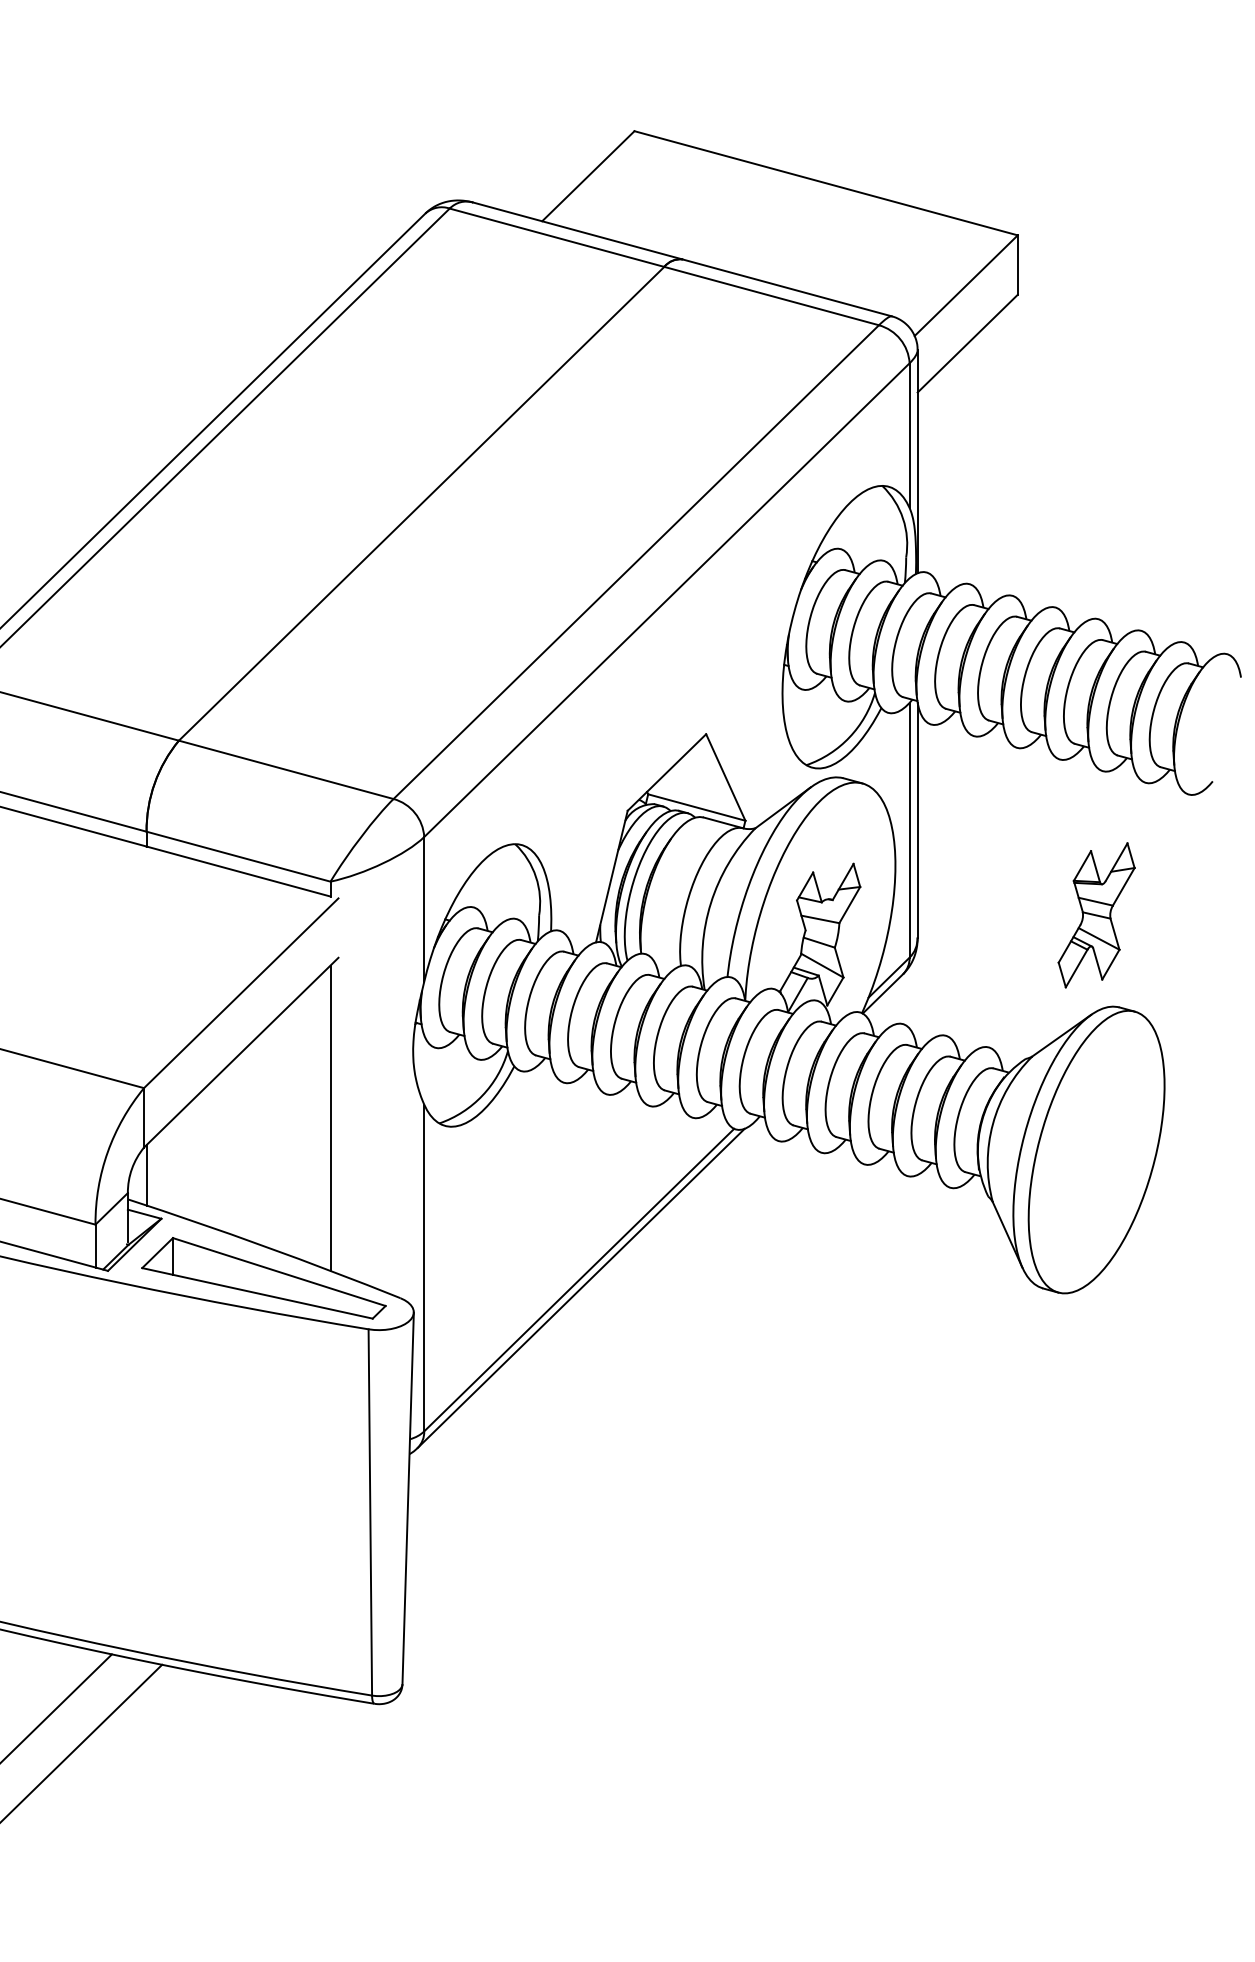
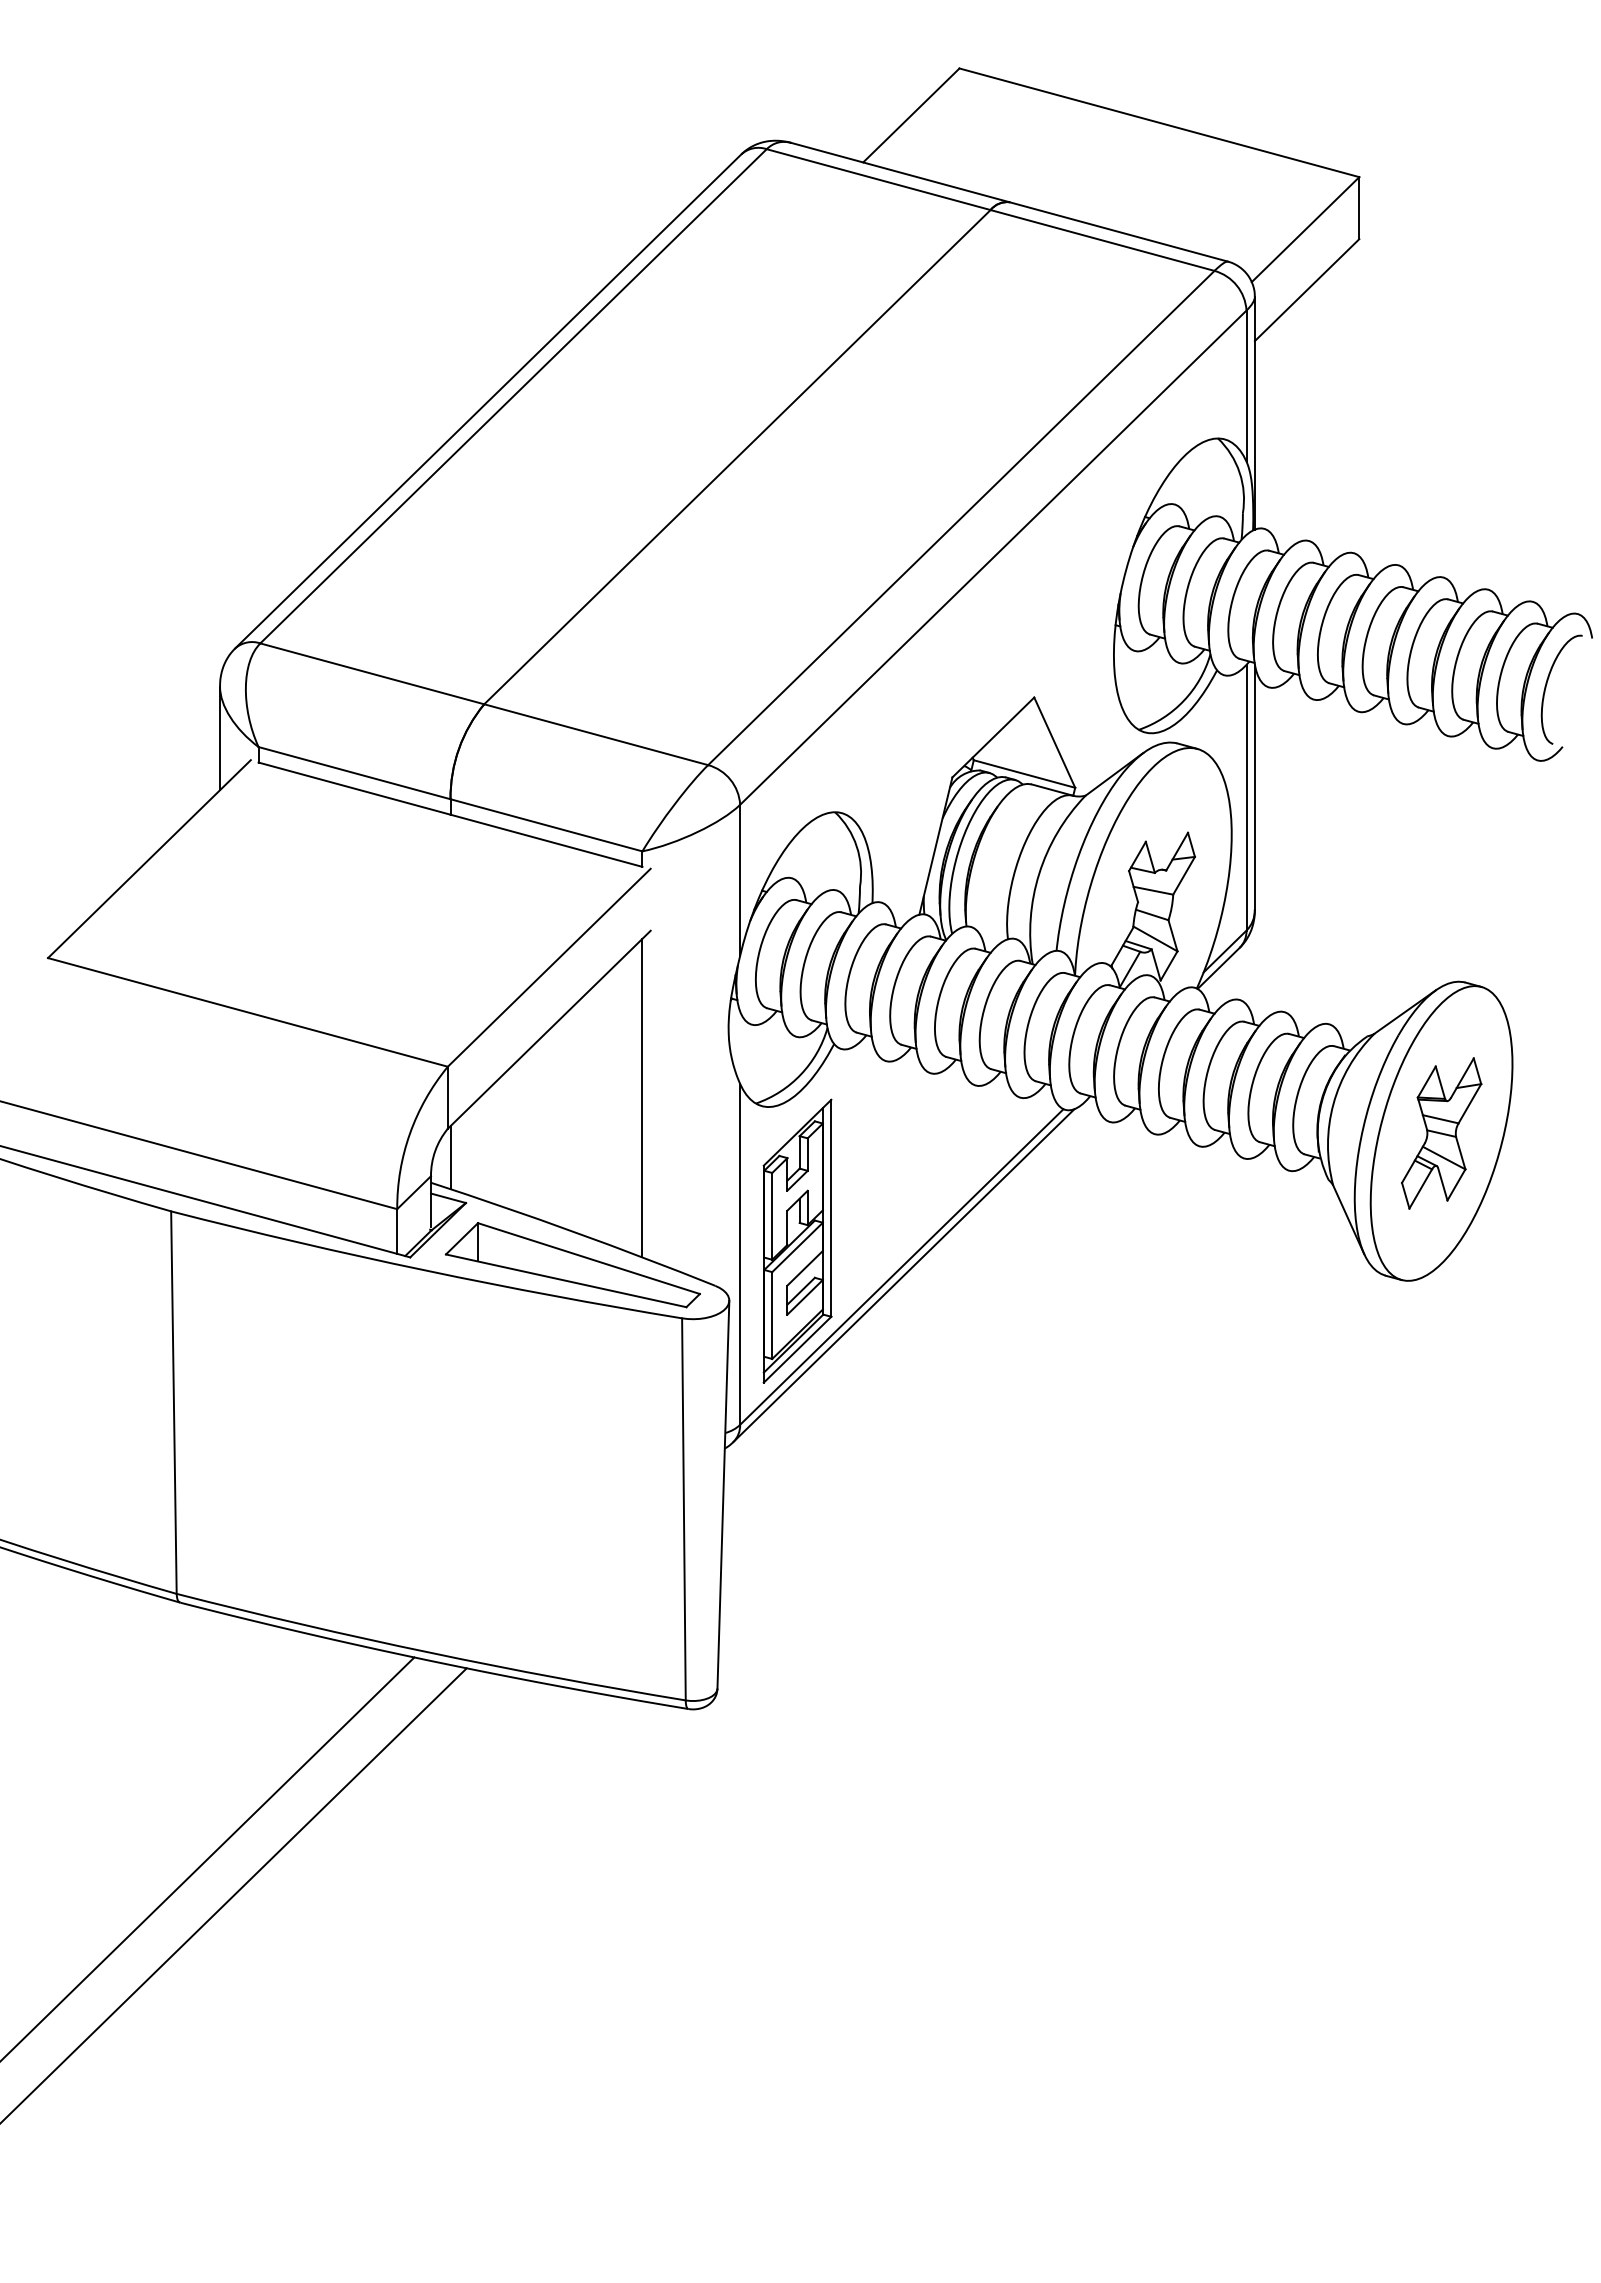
curve: (1198, 721) -> (1547, 684), added
part: (1096, 915) -> (1441, 1133), moved
part: (479, 1254) -> (797, 1240), added

